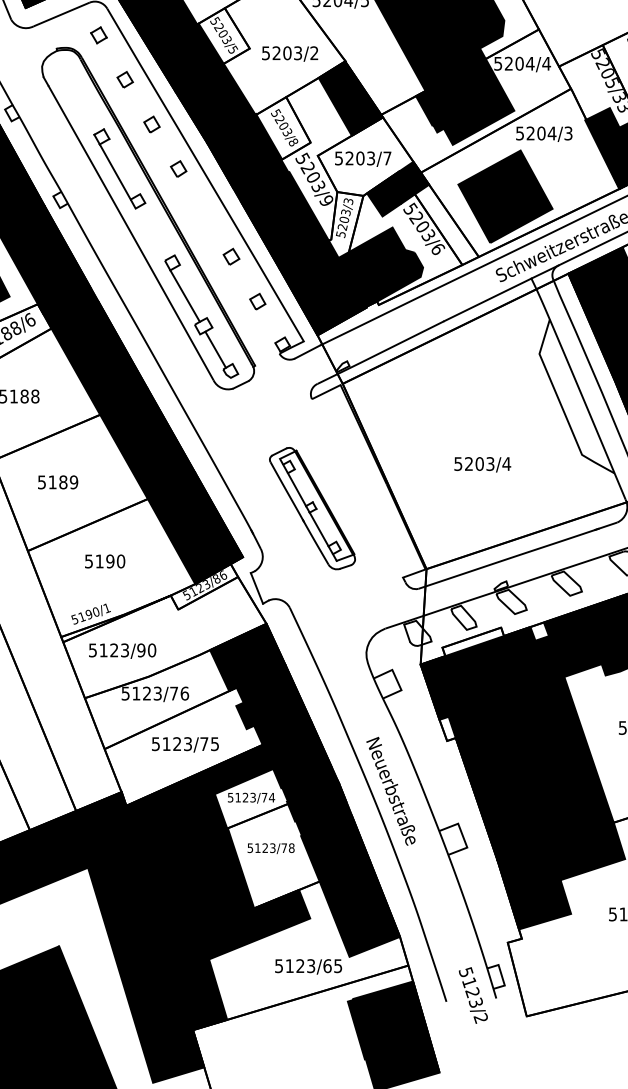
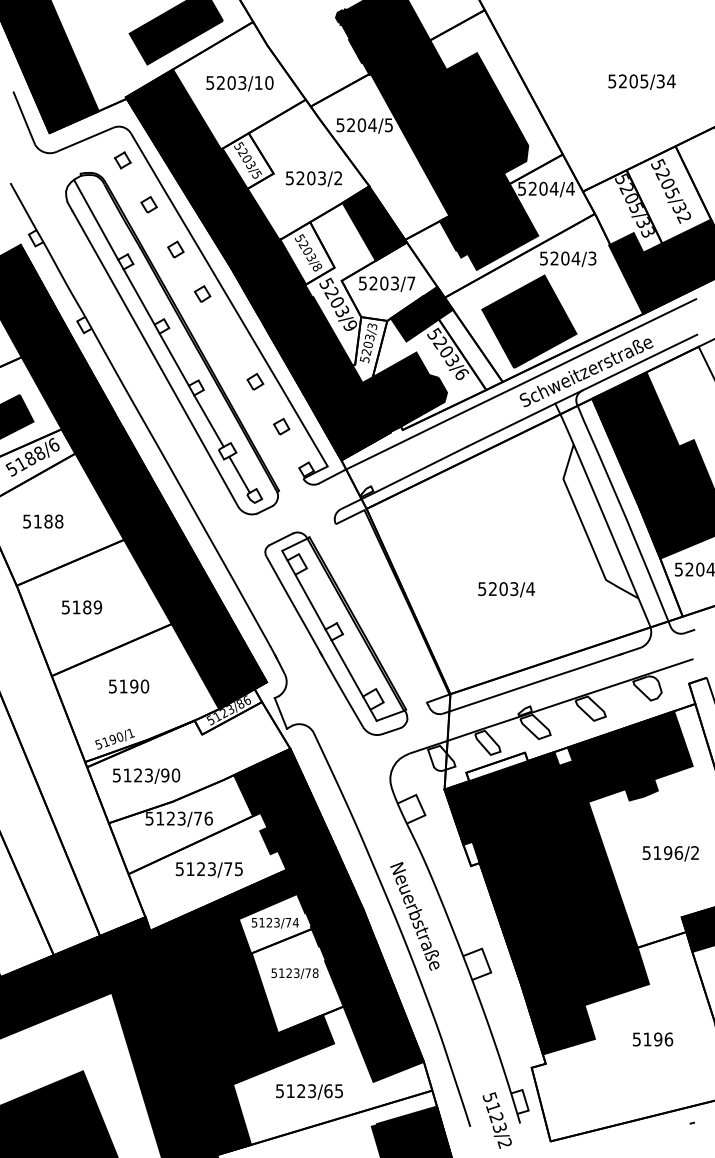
line: (72, 94) -> (96, 219), added
line: (149, 234) -> (173, 359), added
part: (312, 508) -> (336, 633), size x1.67
text: (308, 966) -> (309, 1091), moved

